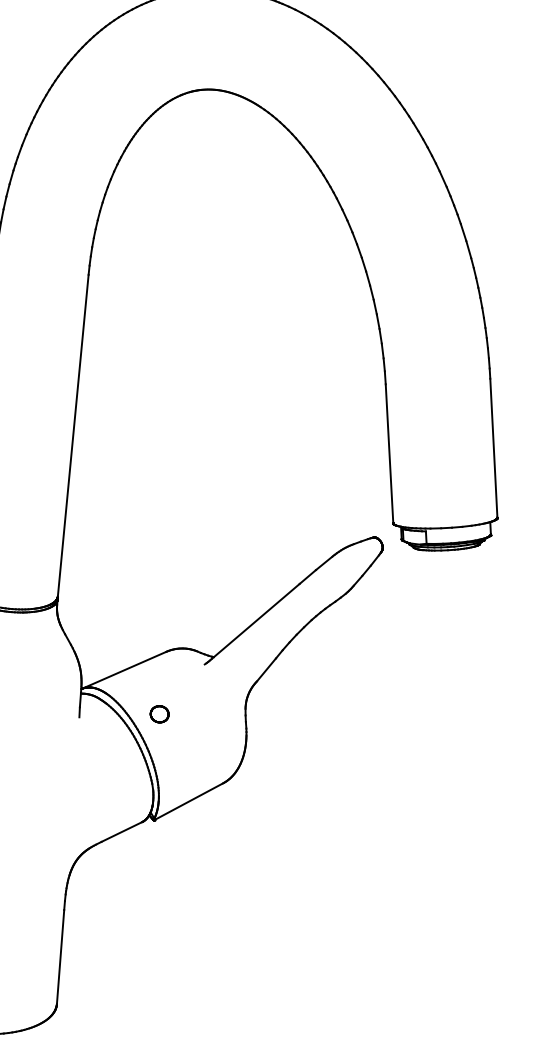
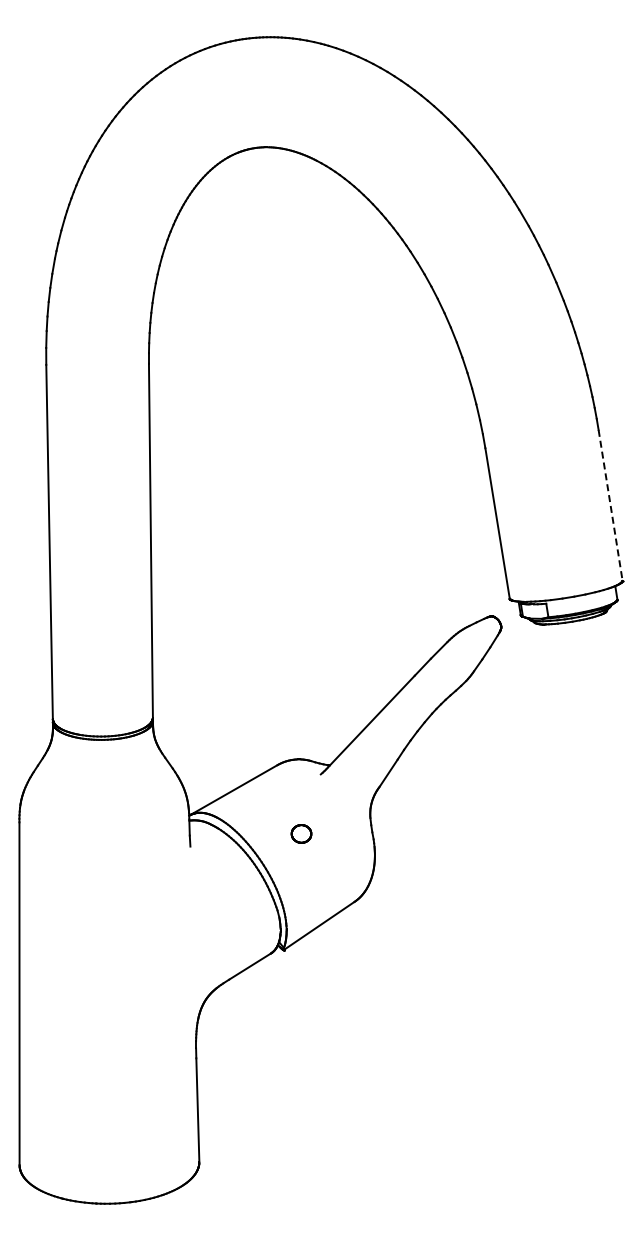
line: (493, 448) -> (610, 505), solid -> dashed
part: (159, 713) -> (301, 833), moved

